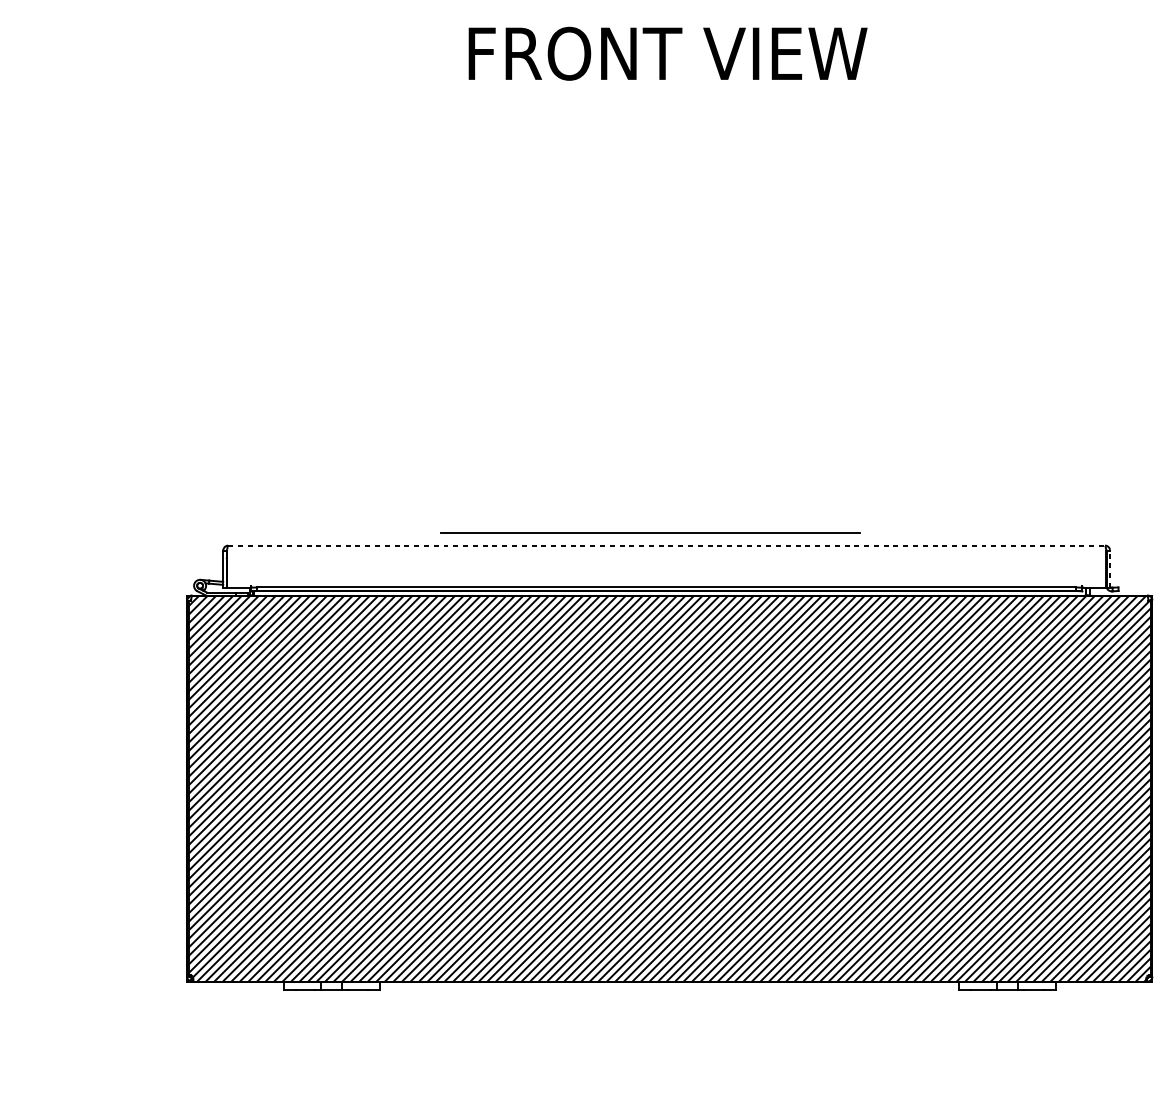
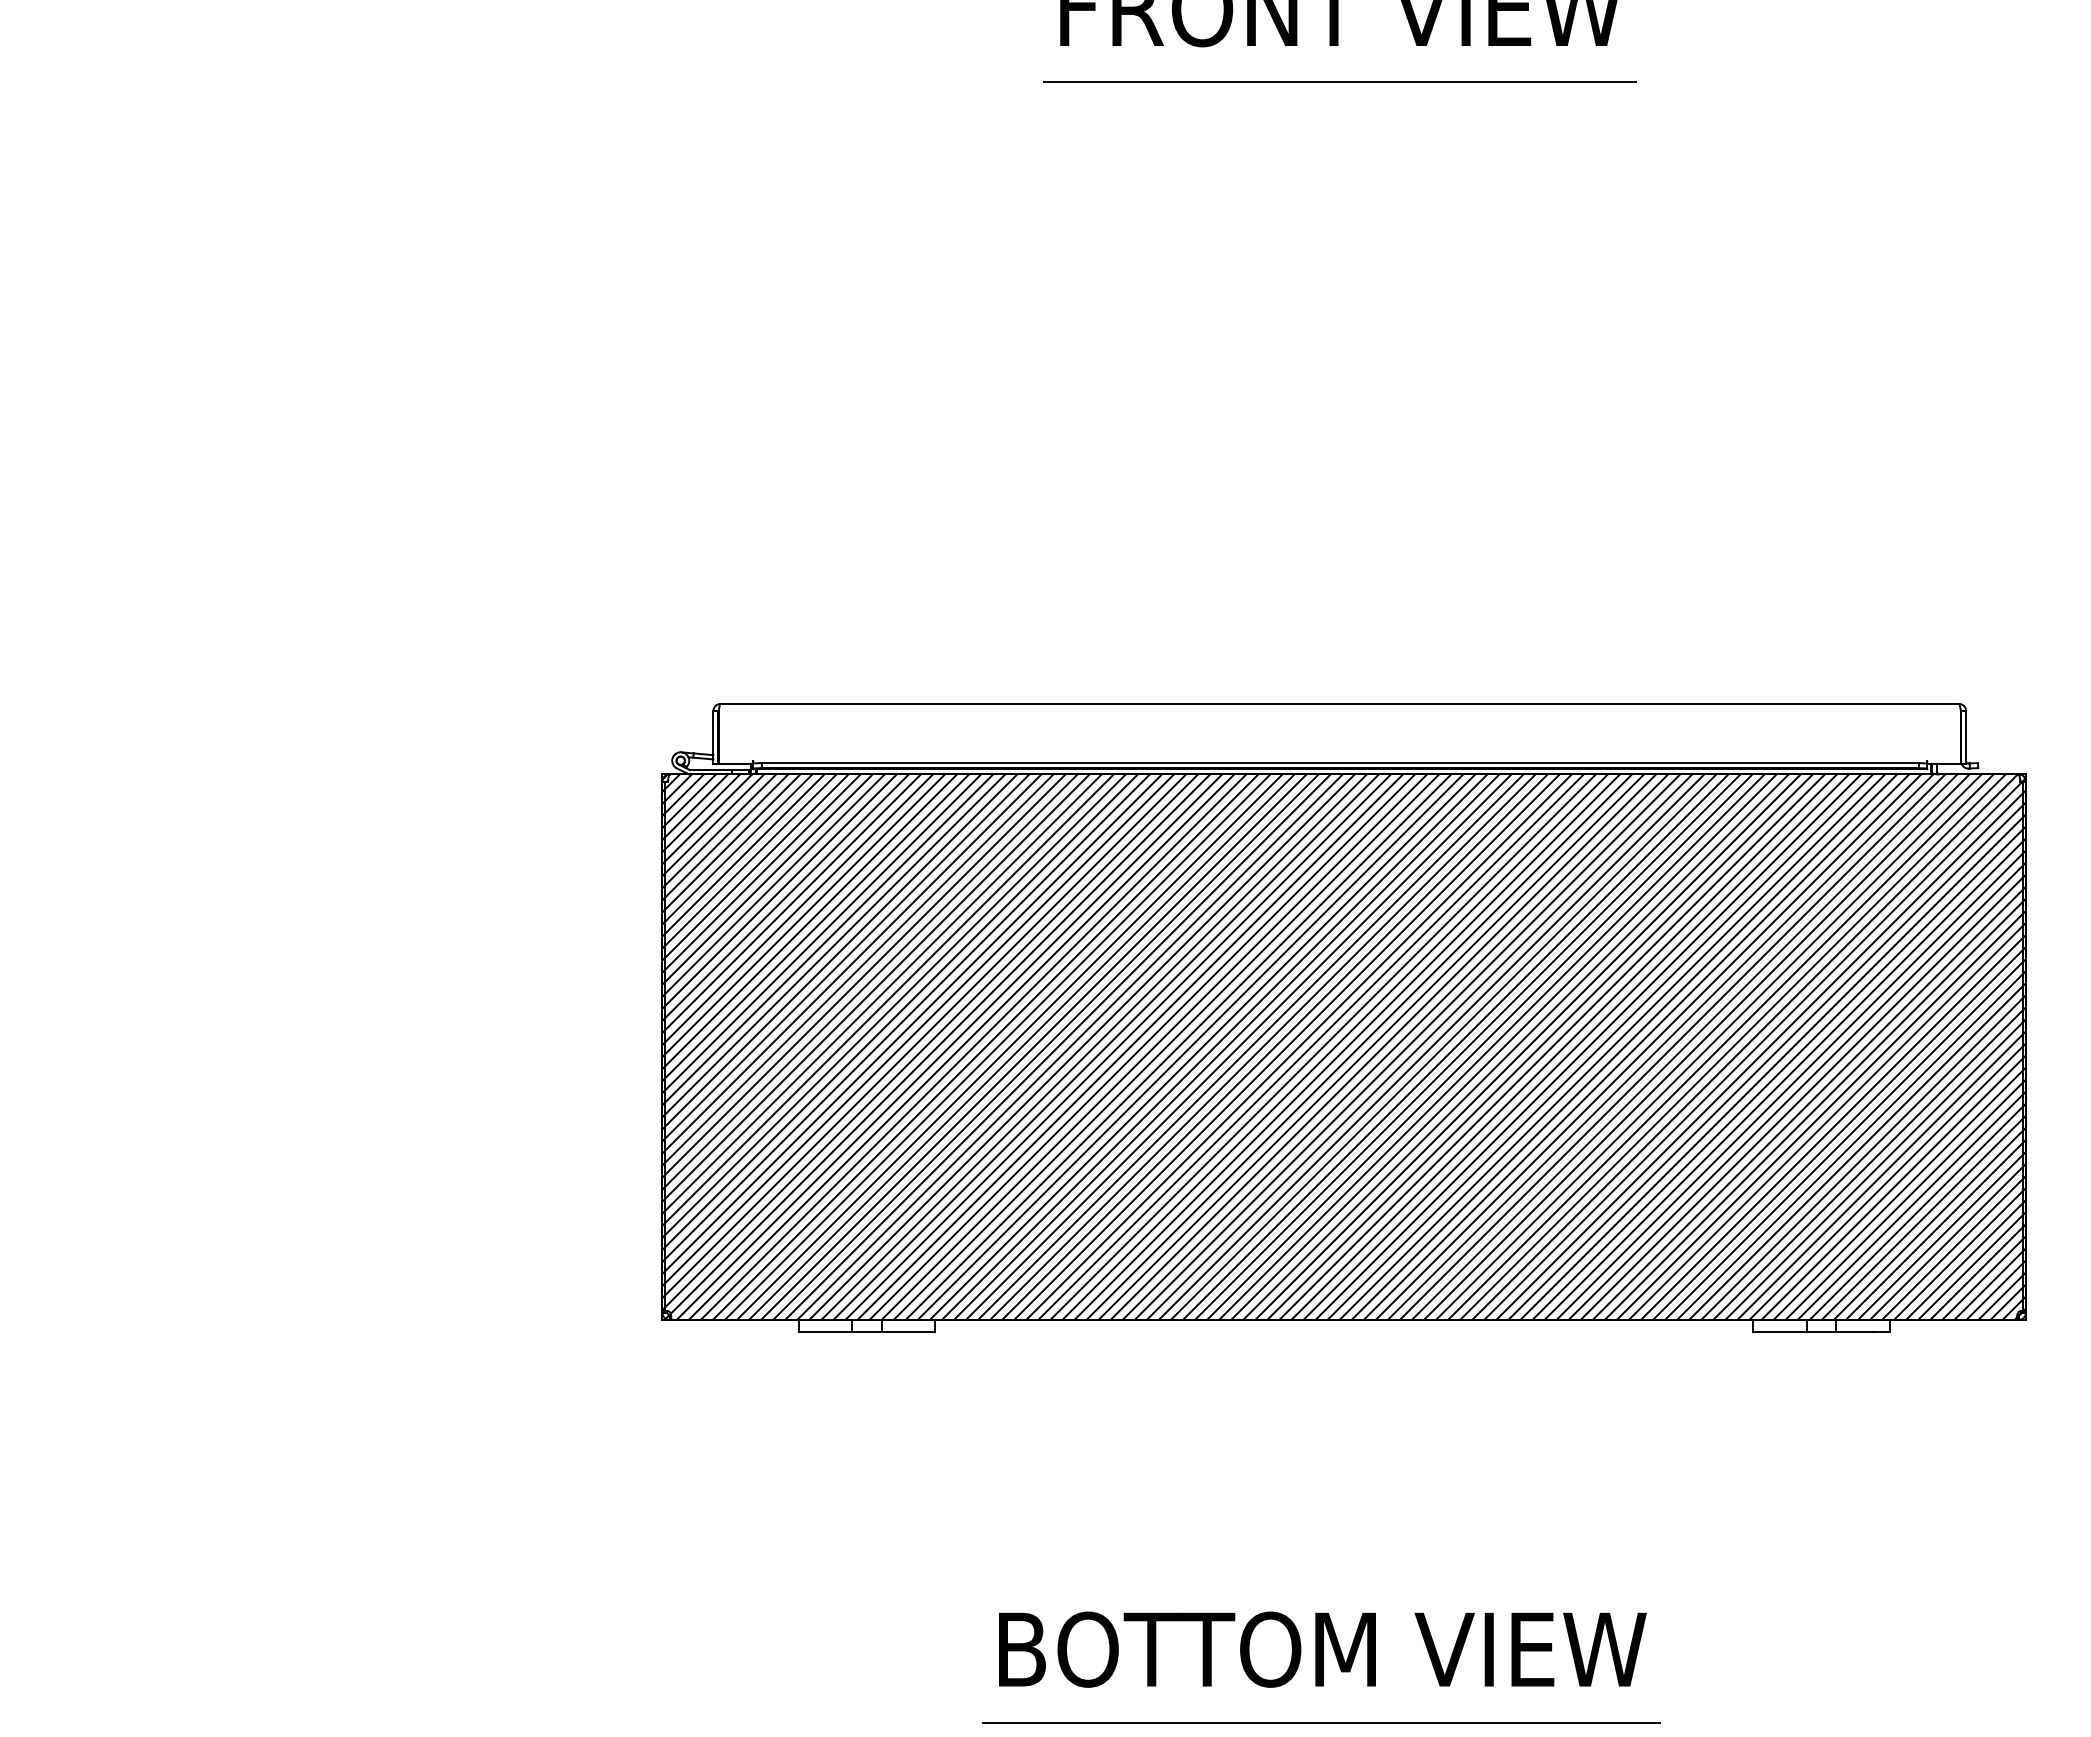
line: (650, 532) -> (1339, 81), moved
line: (667, 546) -> (1340, 704), dashed -> solid
line: (1110, 568) -> (1966, 736), dashed -> solid

